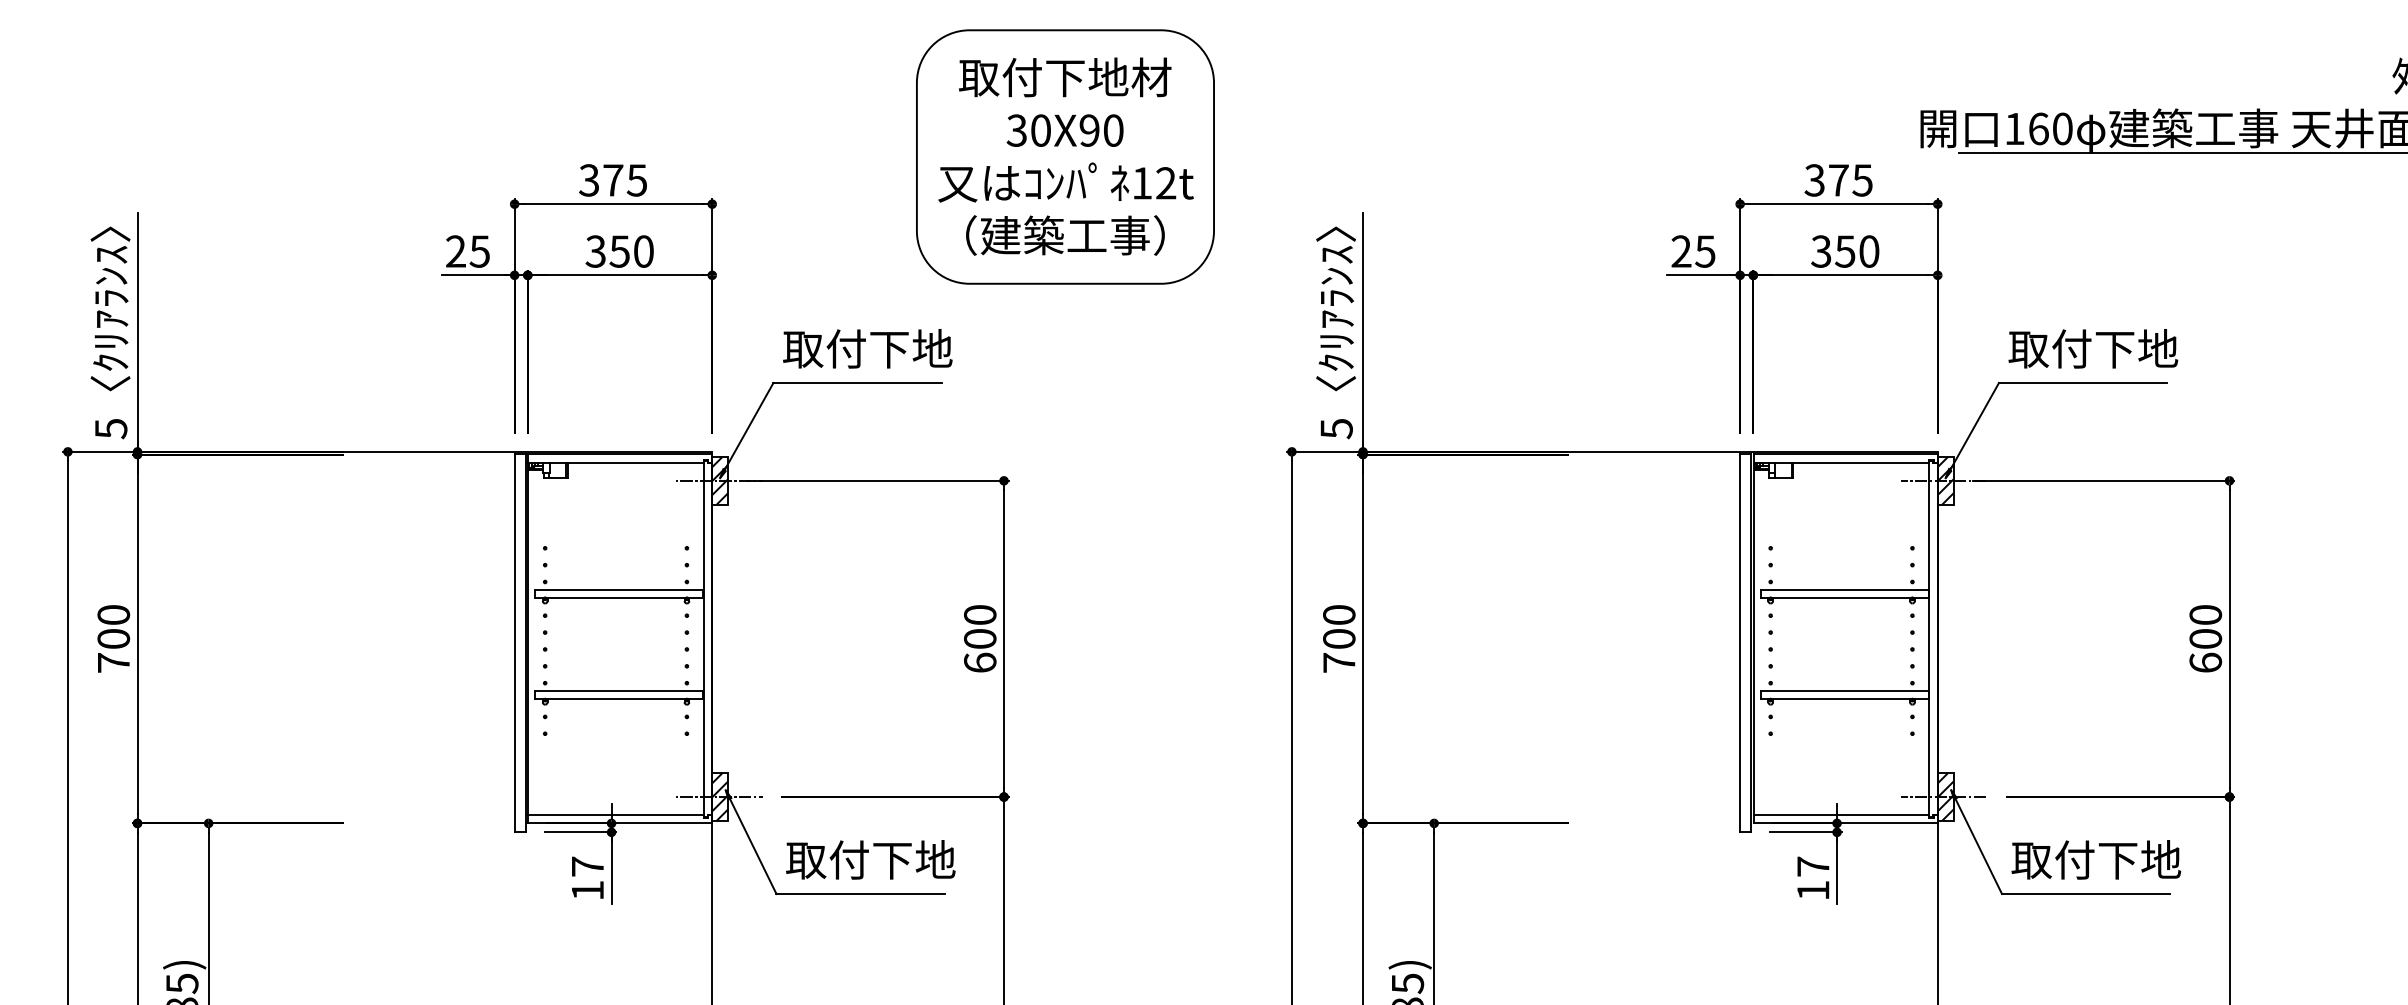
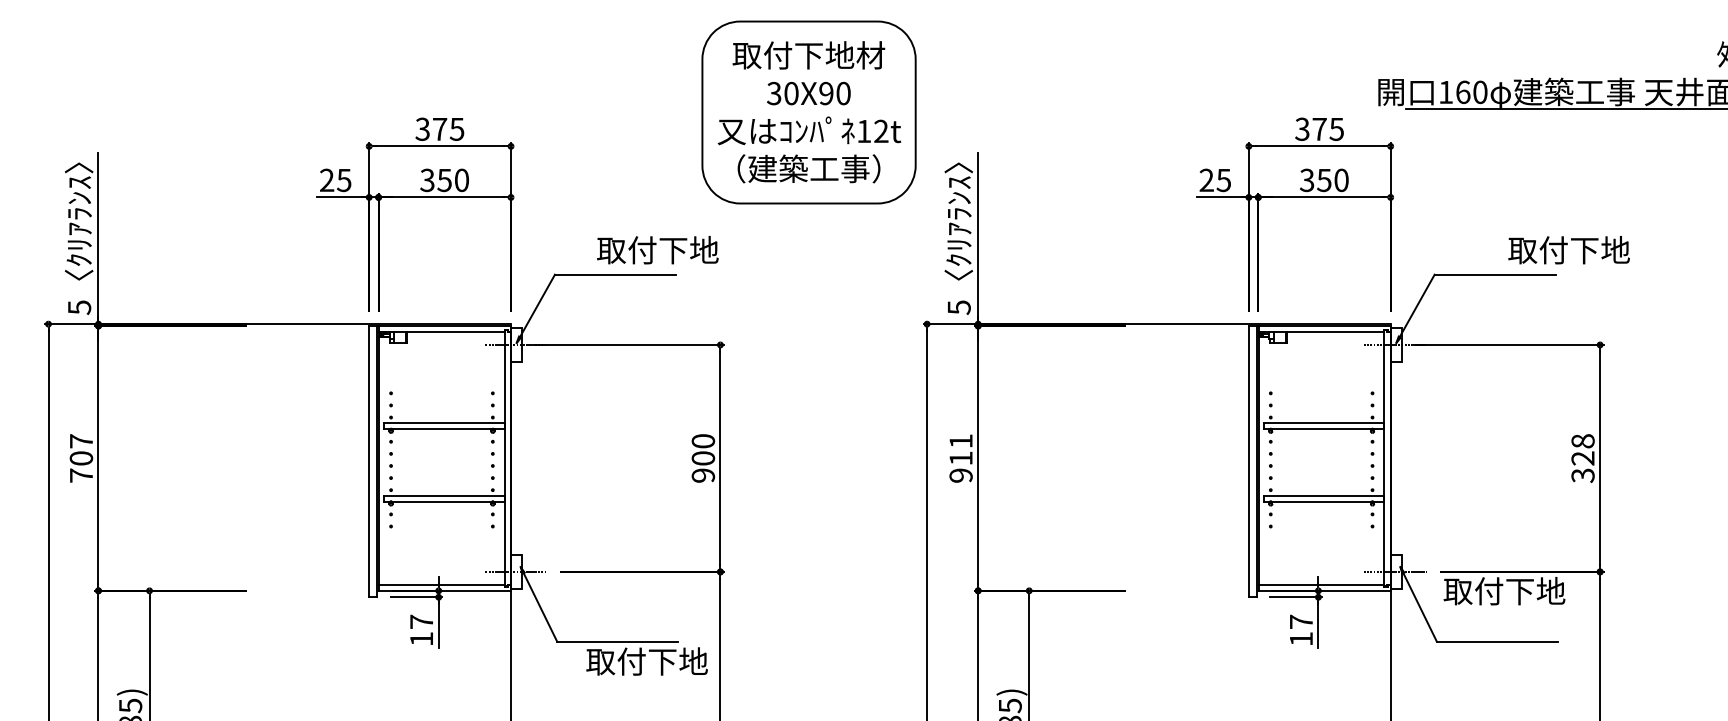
part: (1065, 156) -> (809, 112), moved
text: (867, 348) -> (657, 249), moved
text: (2093, 348) -> (1569, 249), moved
hatch: (720, 480) -> (516, 344), removed
hatch: (1945, 480) -> (1396, 344), removed
text: (113, 614) -> (81, 440), 700 -> 707
text: (1339, 638) -> (961, 458), 700 -> 911
text: (2205, 639) -> (1582, 458), 600 -> 328
text: (980, 662) -> (703, 475), 600 -> 900
hatch: (720, 796) -> (516, 571), removed
hatch: (1945, 796) -> (1396, 571), removed
text: (870, 859) -> (646, 661), moved
text: (2096, 859) -> (1504, 590), moved

